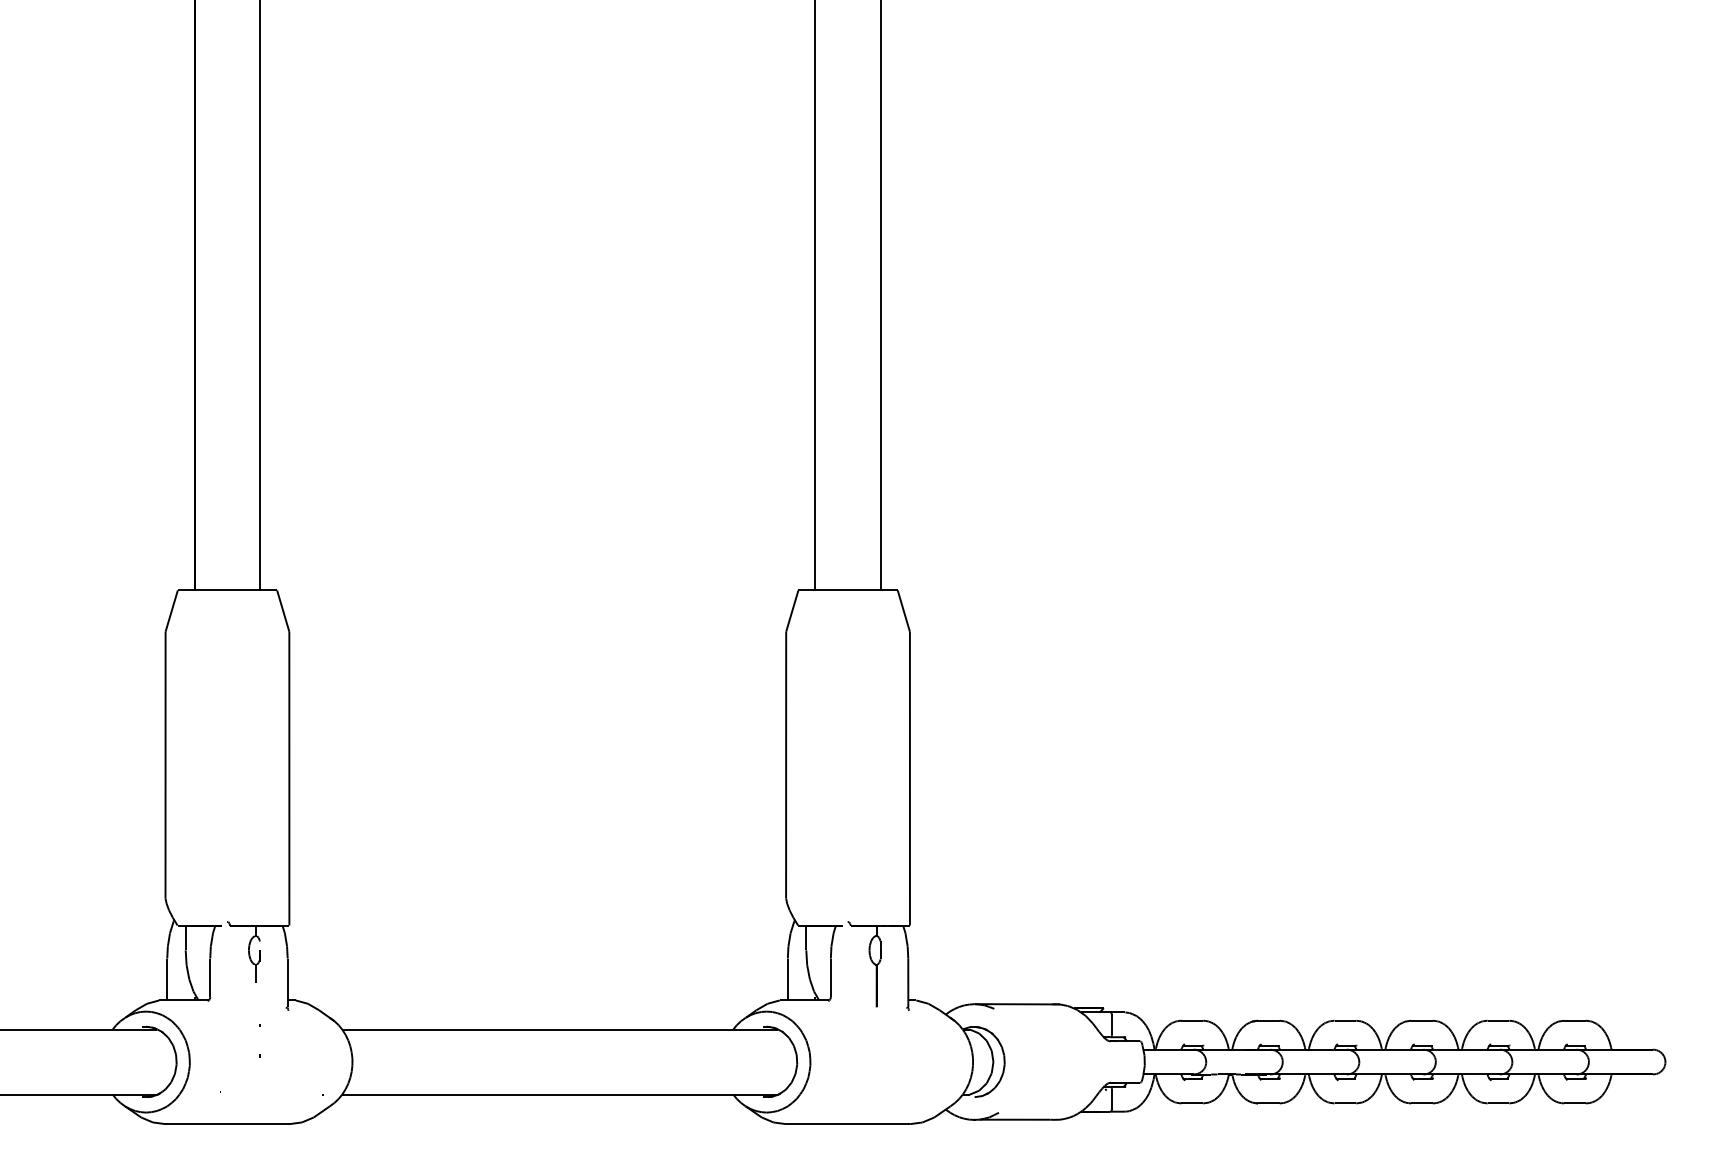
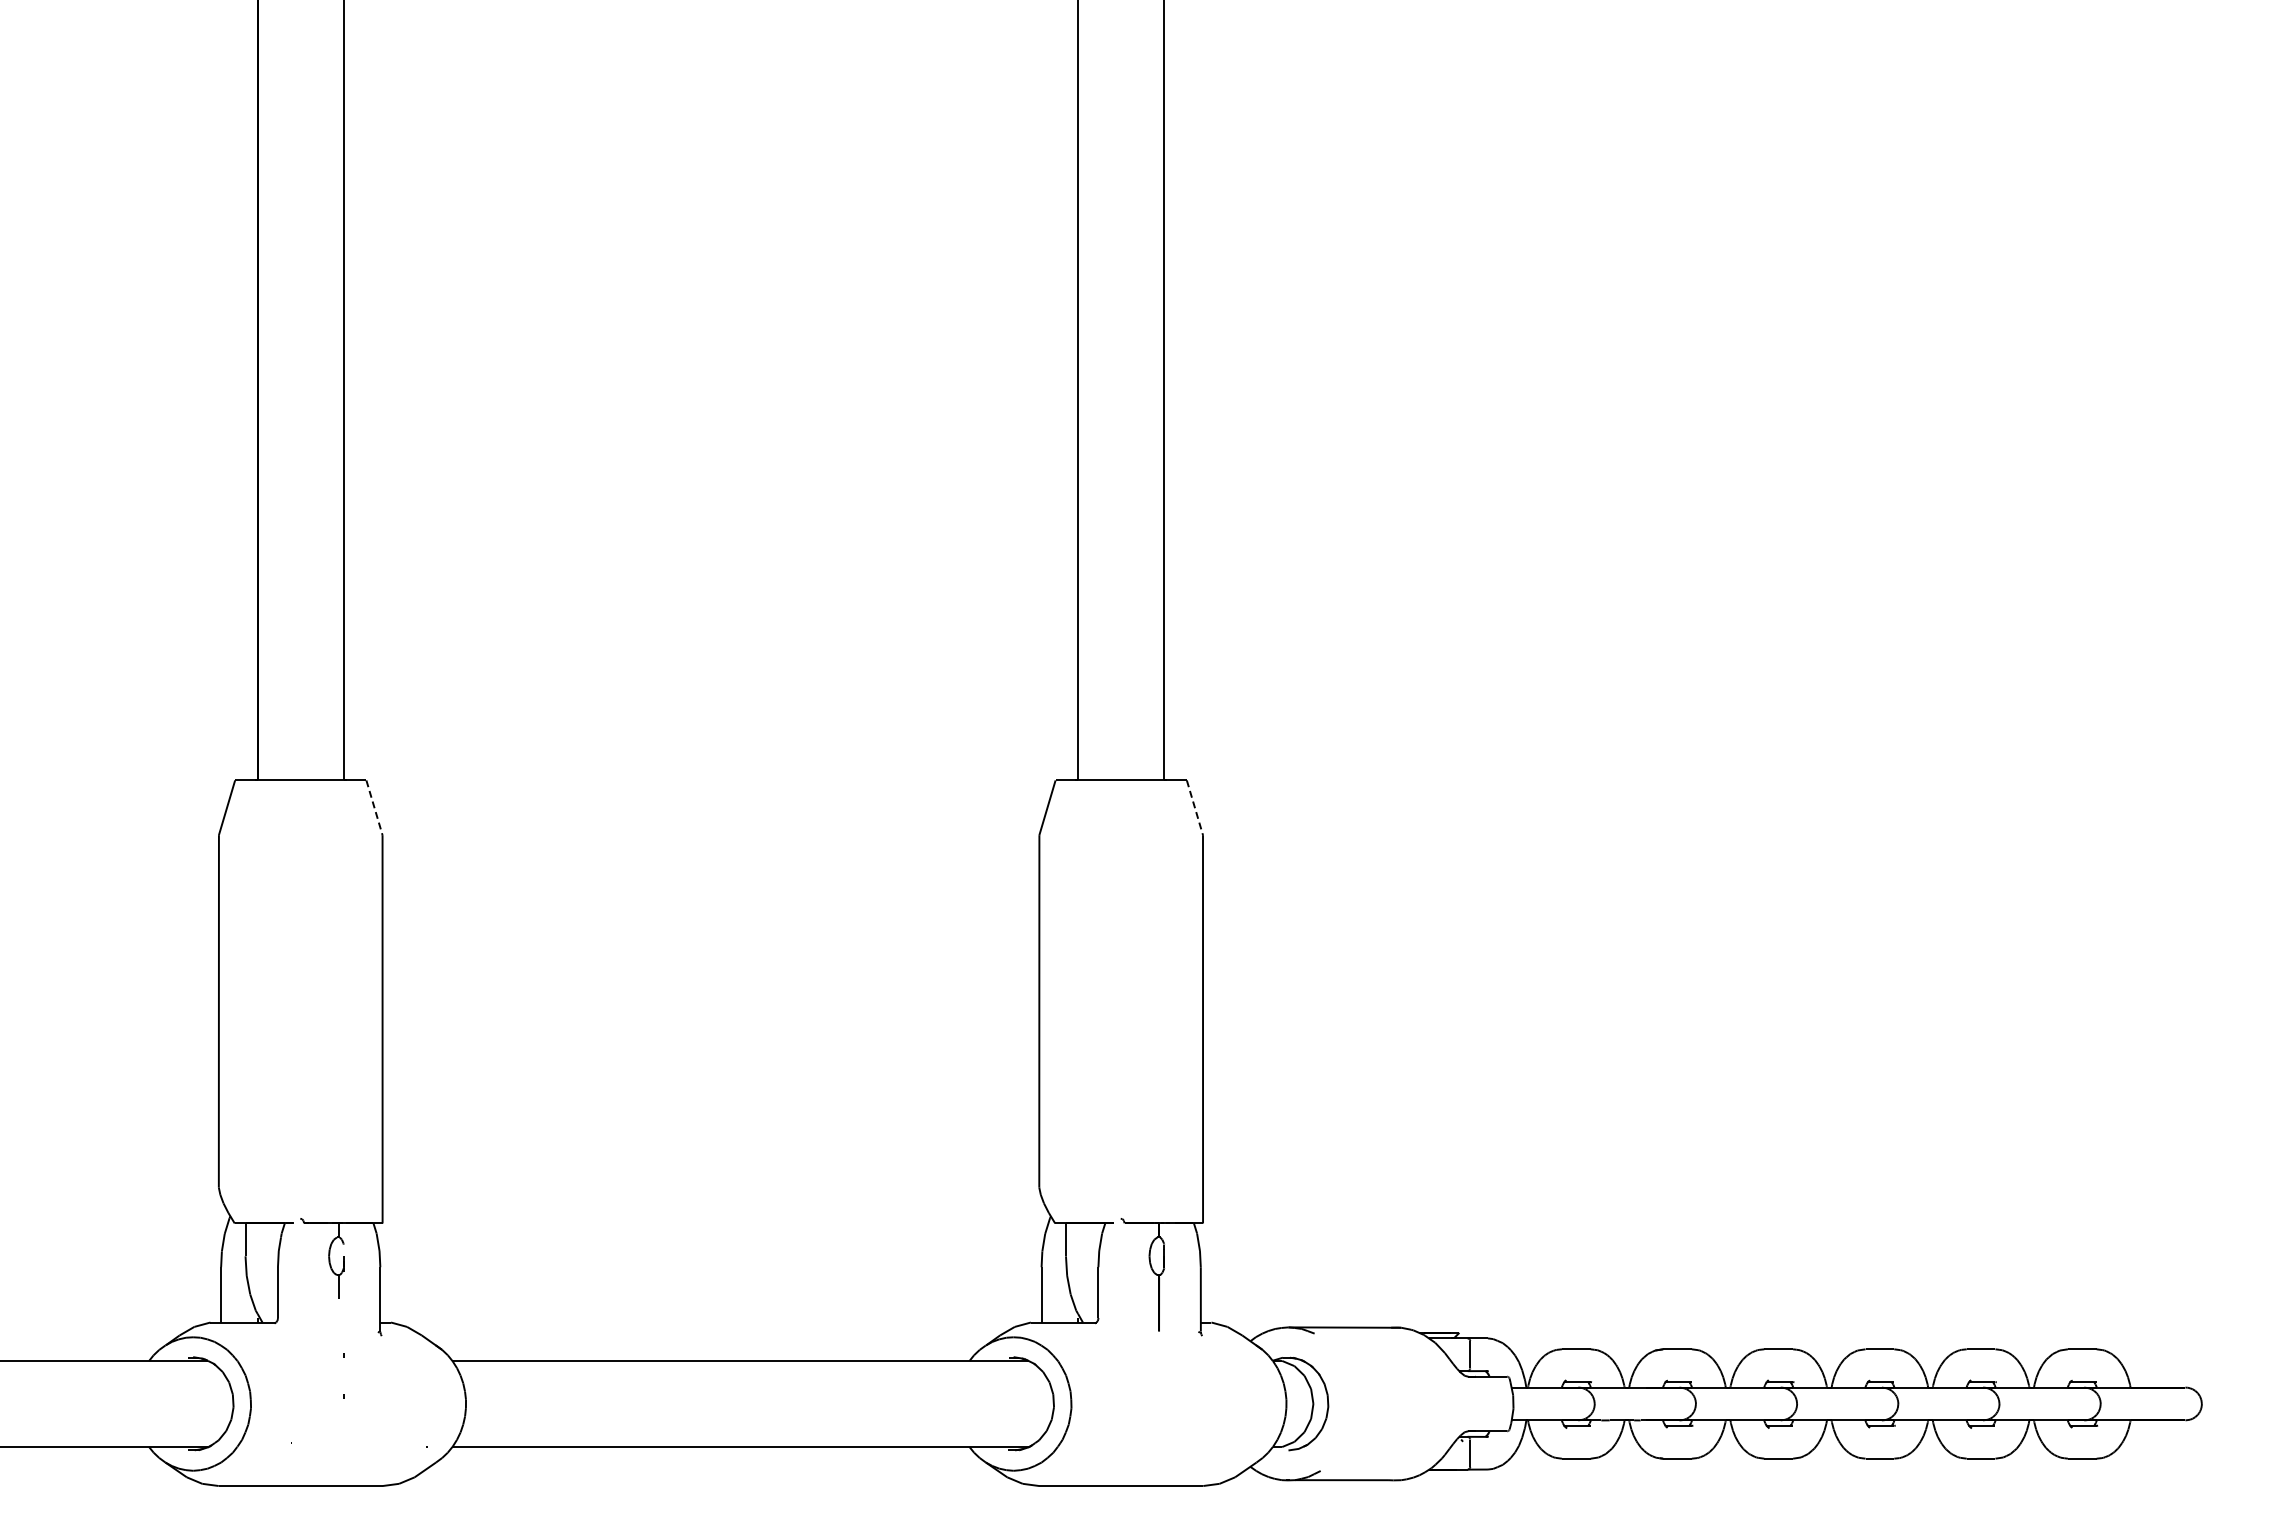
line: (283, 610) -> (374, 807), solid -> dashed
line: (903, 610) -> (1194, 807), solid -> dashed

